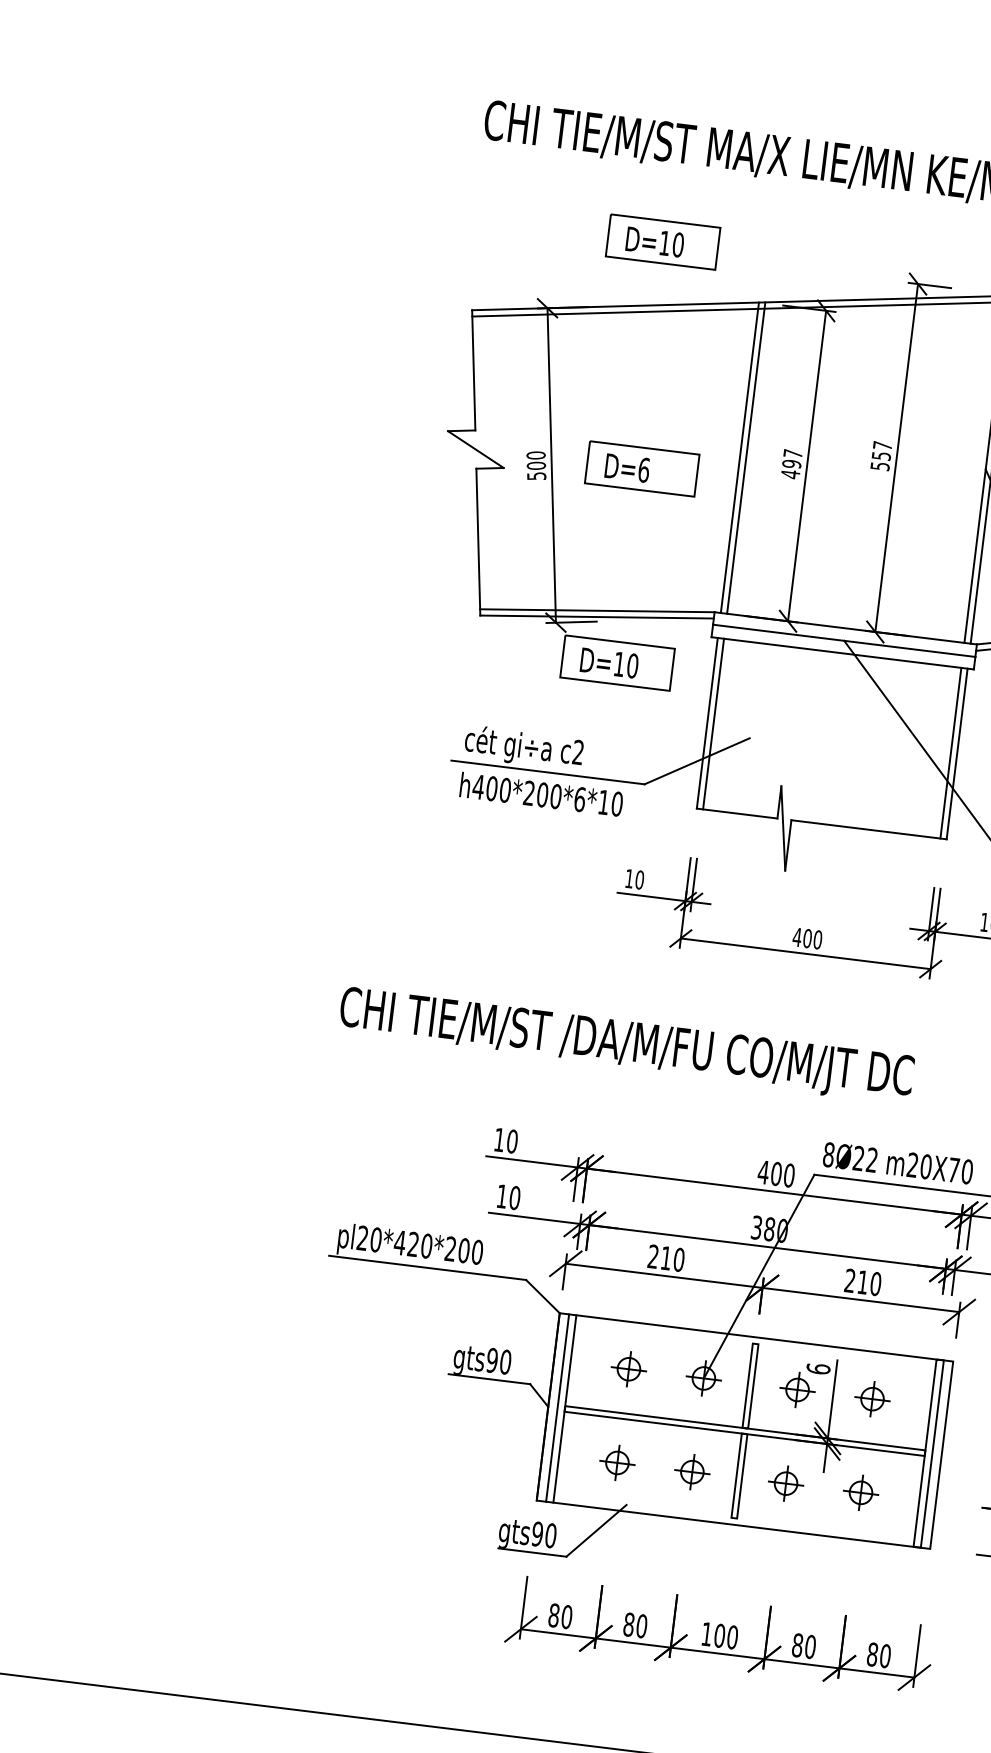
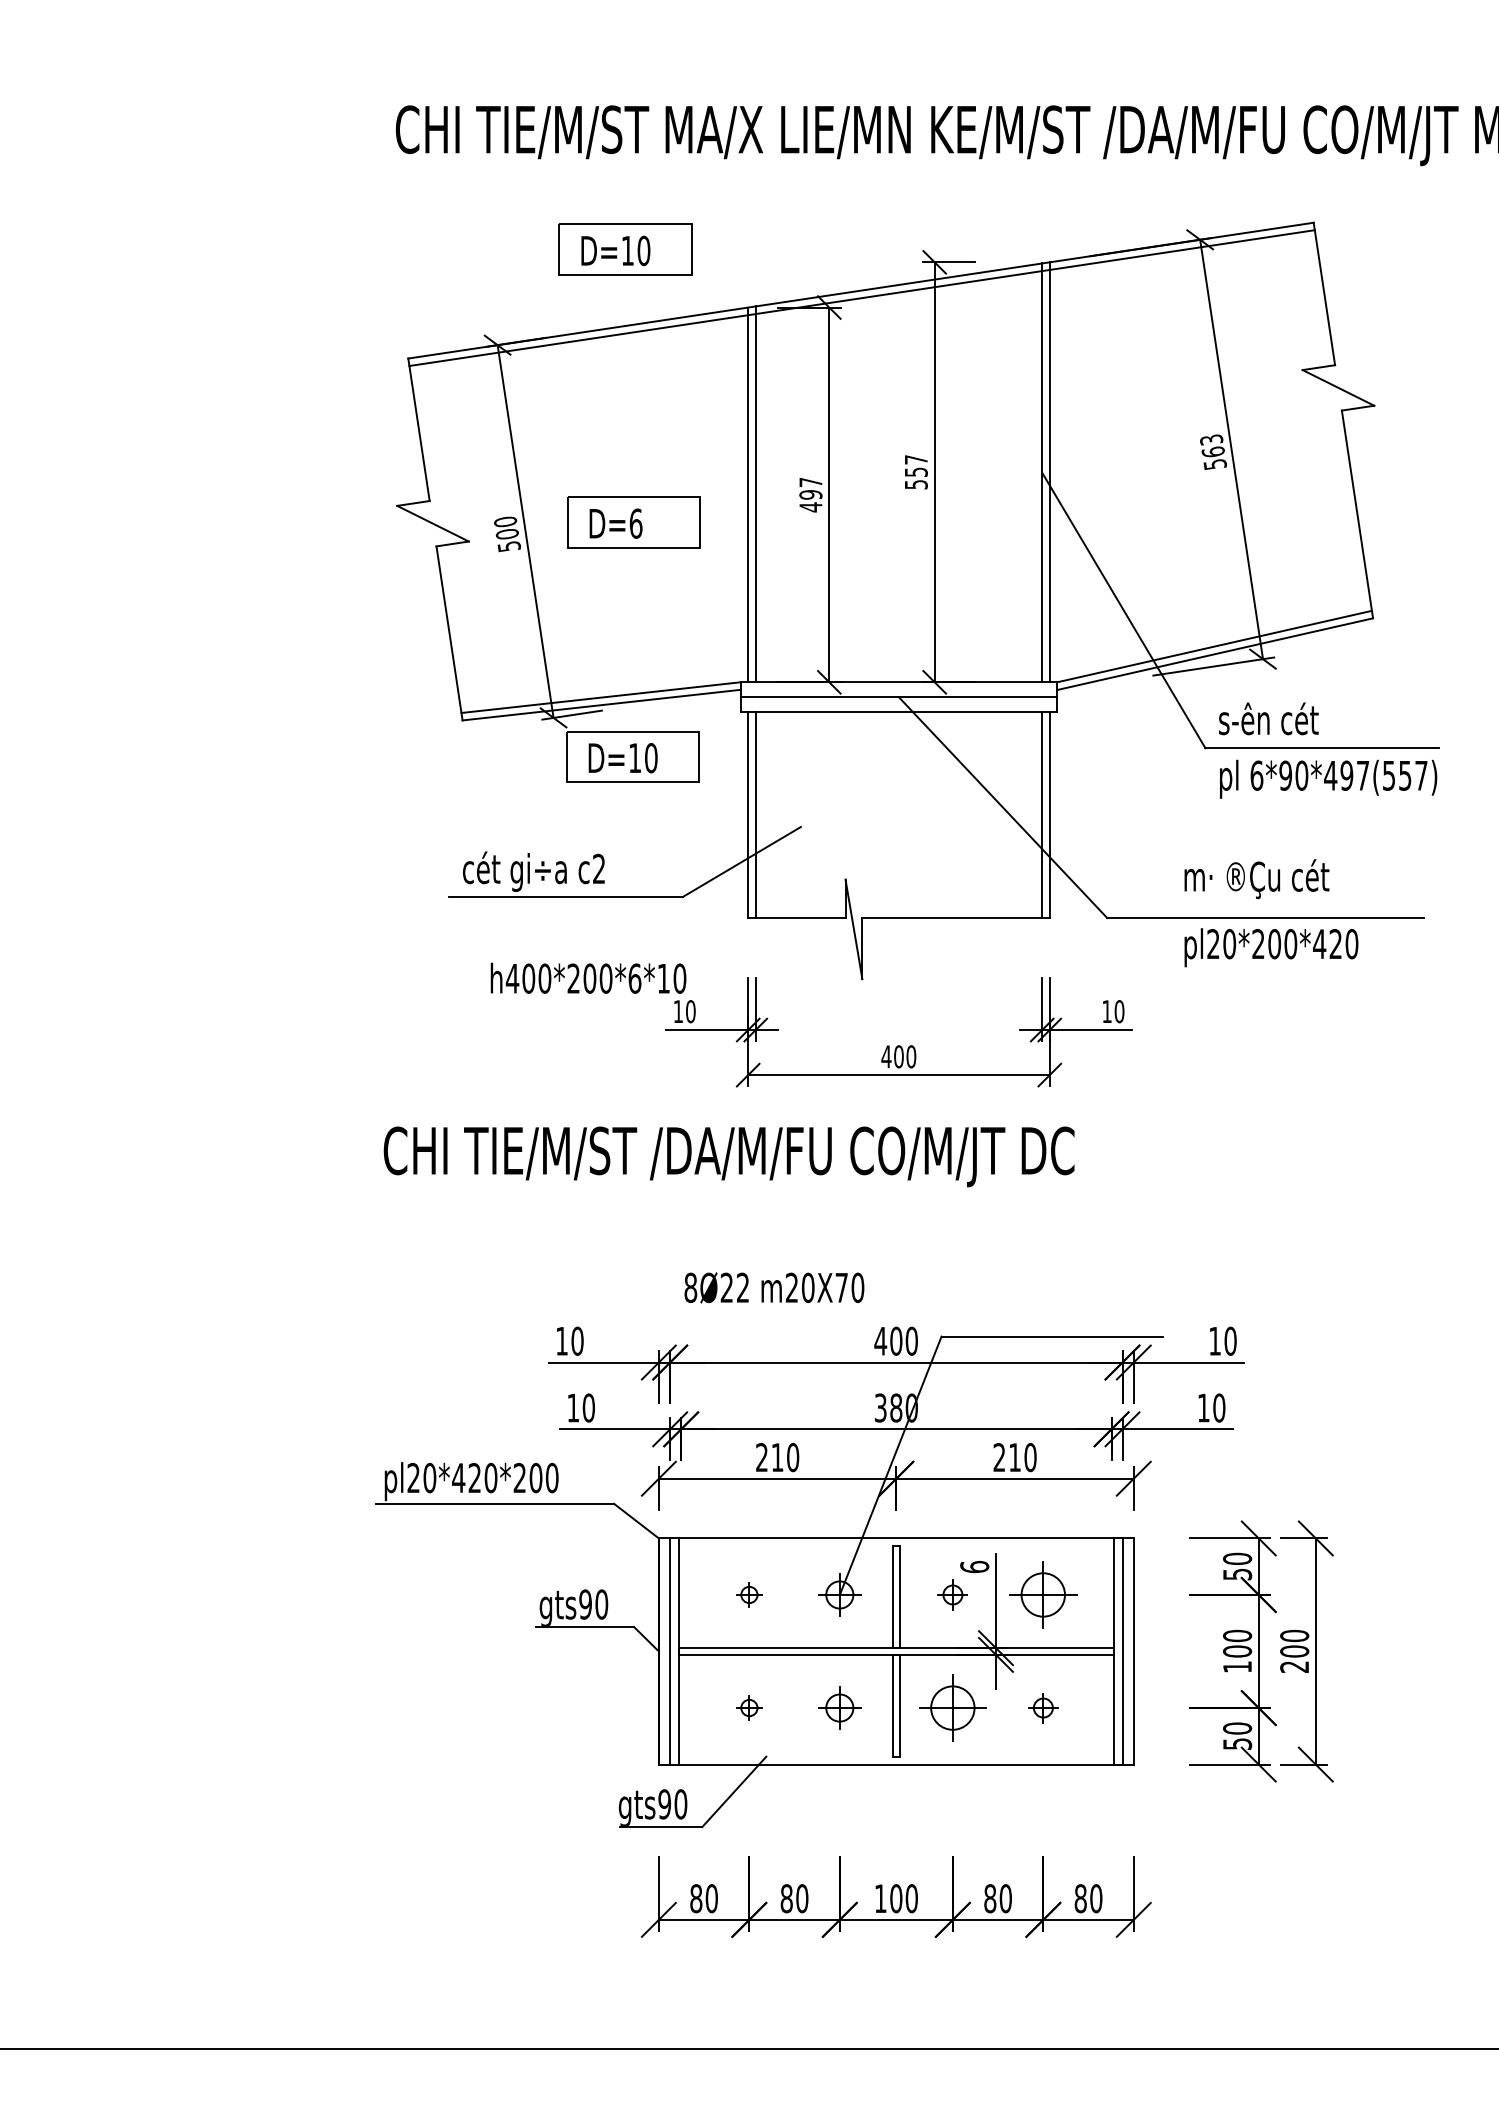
text: (541, 793) -> (588, 977), moved
text: (625, 1045) -> (728, 1156), moved
text: (898, 1163) -> (774, 1287), moved
part: (629, 1368) -> (749, 1594), size x0.6
part: (797, 1389) -> (952, 1594), size x0.7
part: (872, 1398) -> (1043, 1594), size x1.6
part: (617, 1462) -> (749, 1707), size x0.6
part: (785, 1483) -> (952, 1707), size x1.6
part: (861, 1492) -> (1043, 1707), size x0.7

